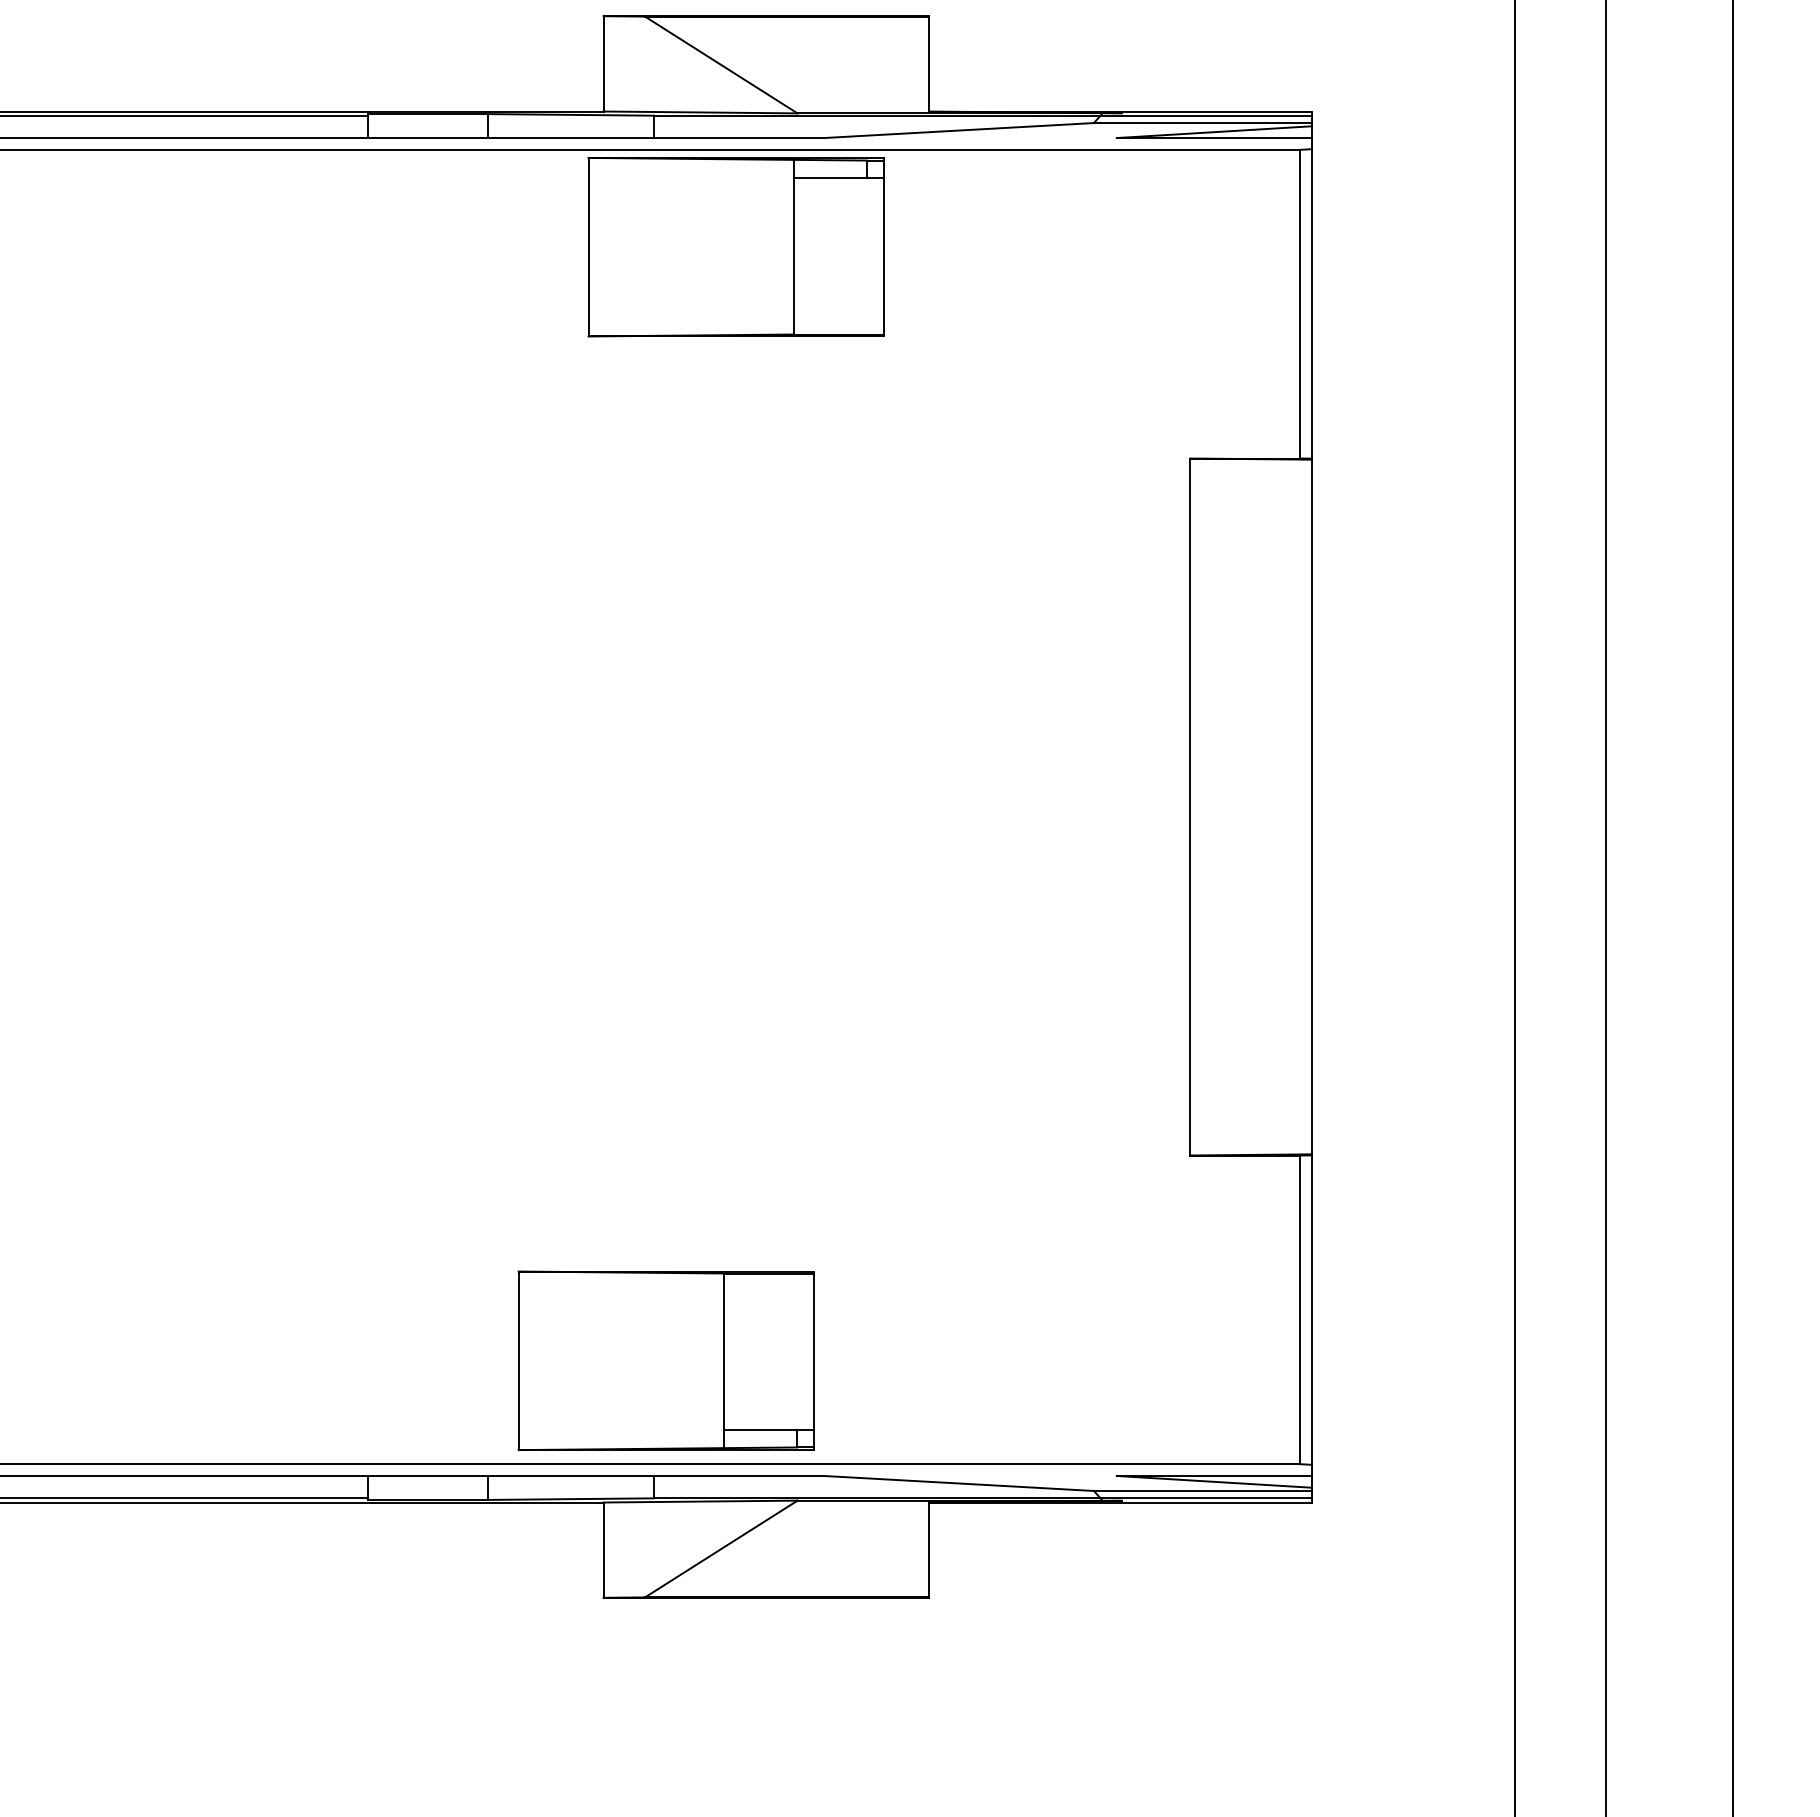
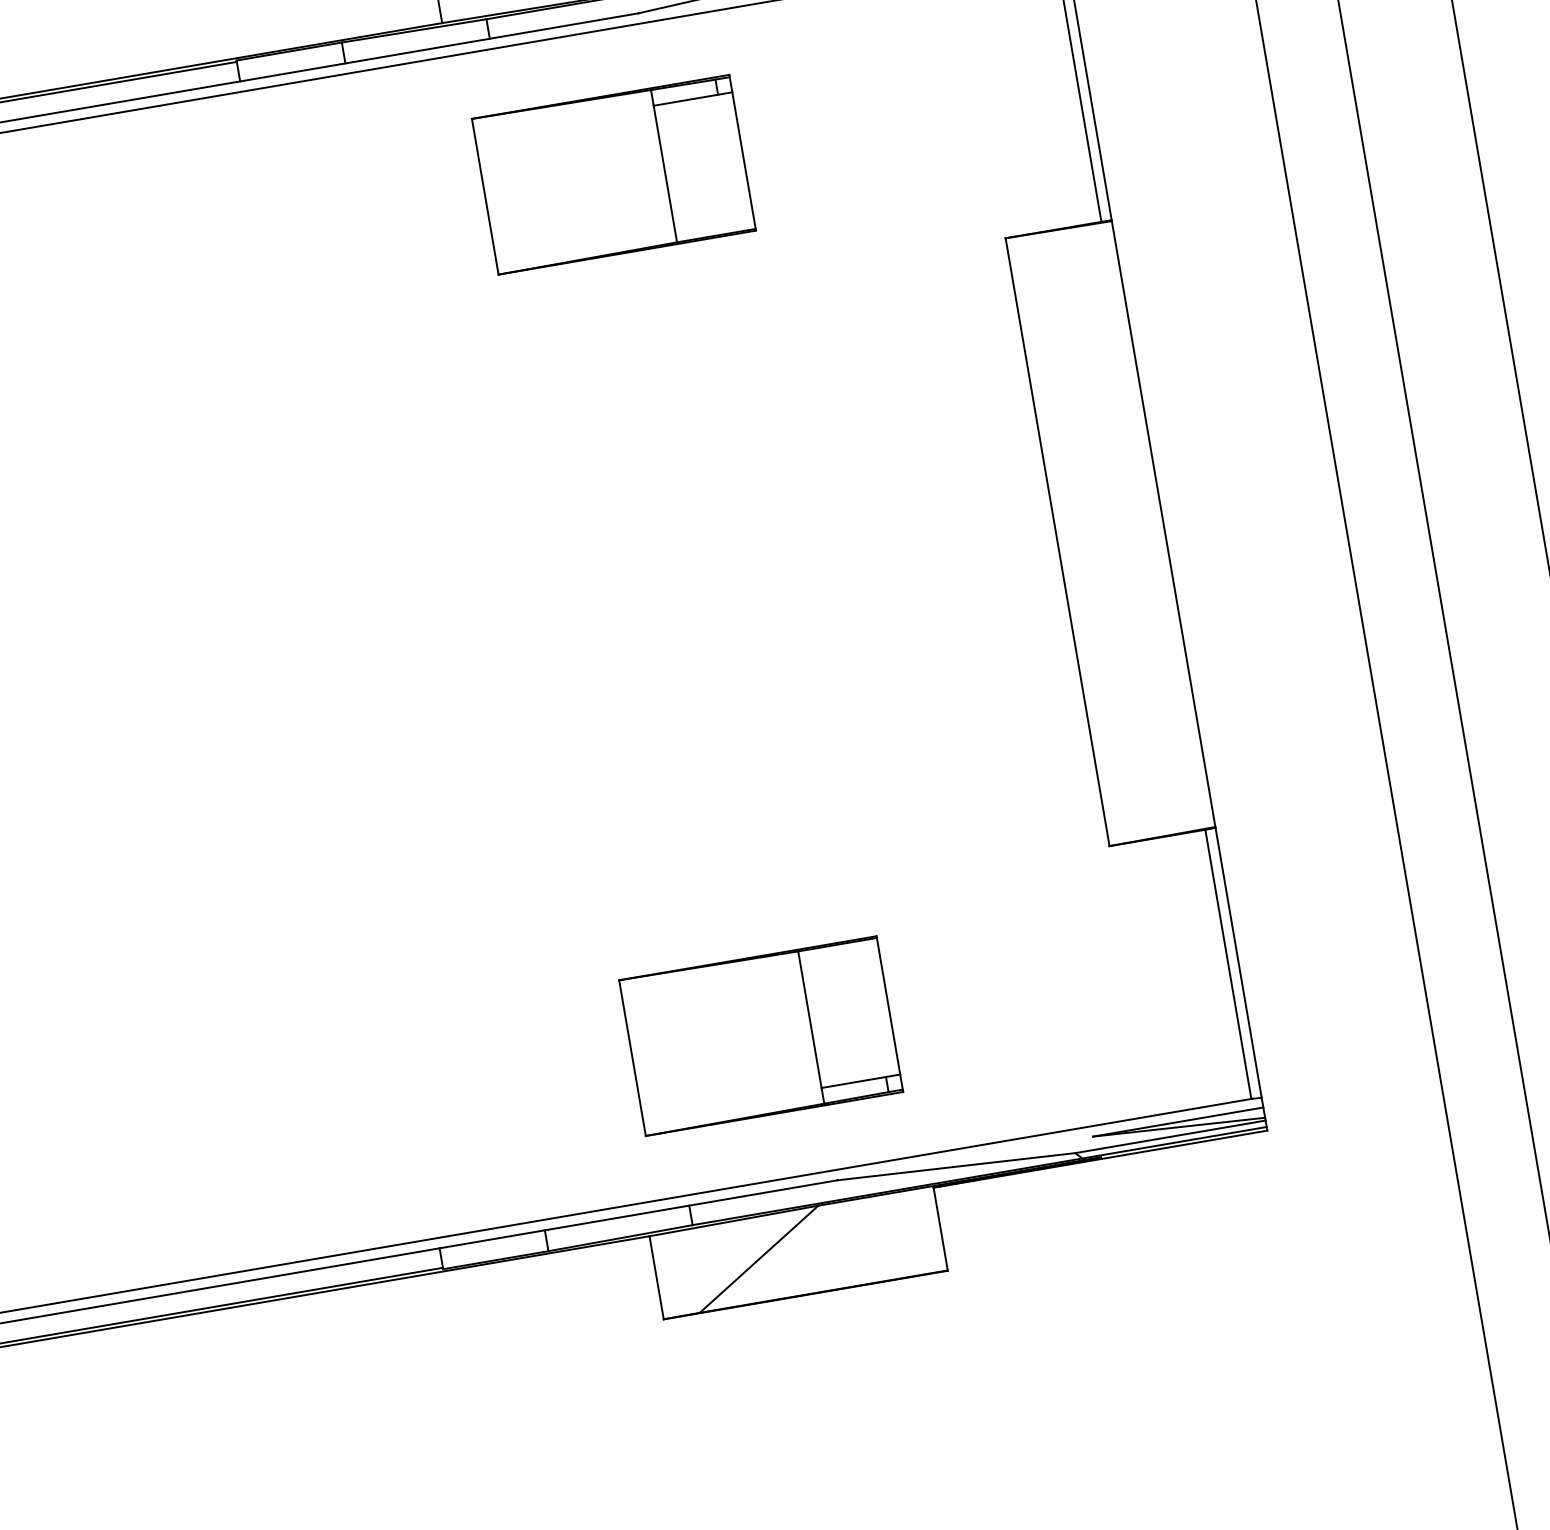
part: (735, 247) -> (613, 175), moved
part: (665, 1360) -> (760, 1035), moved

